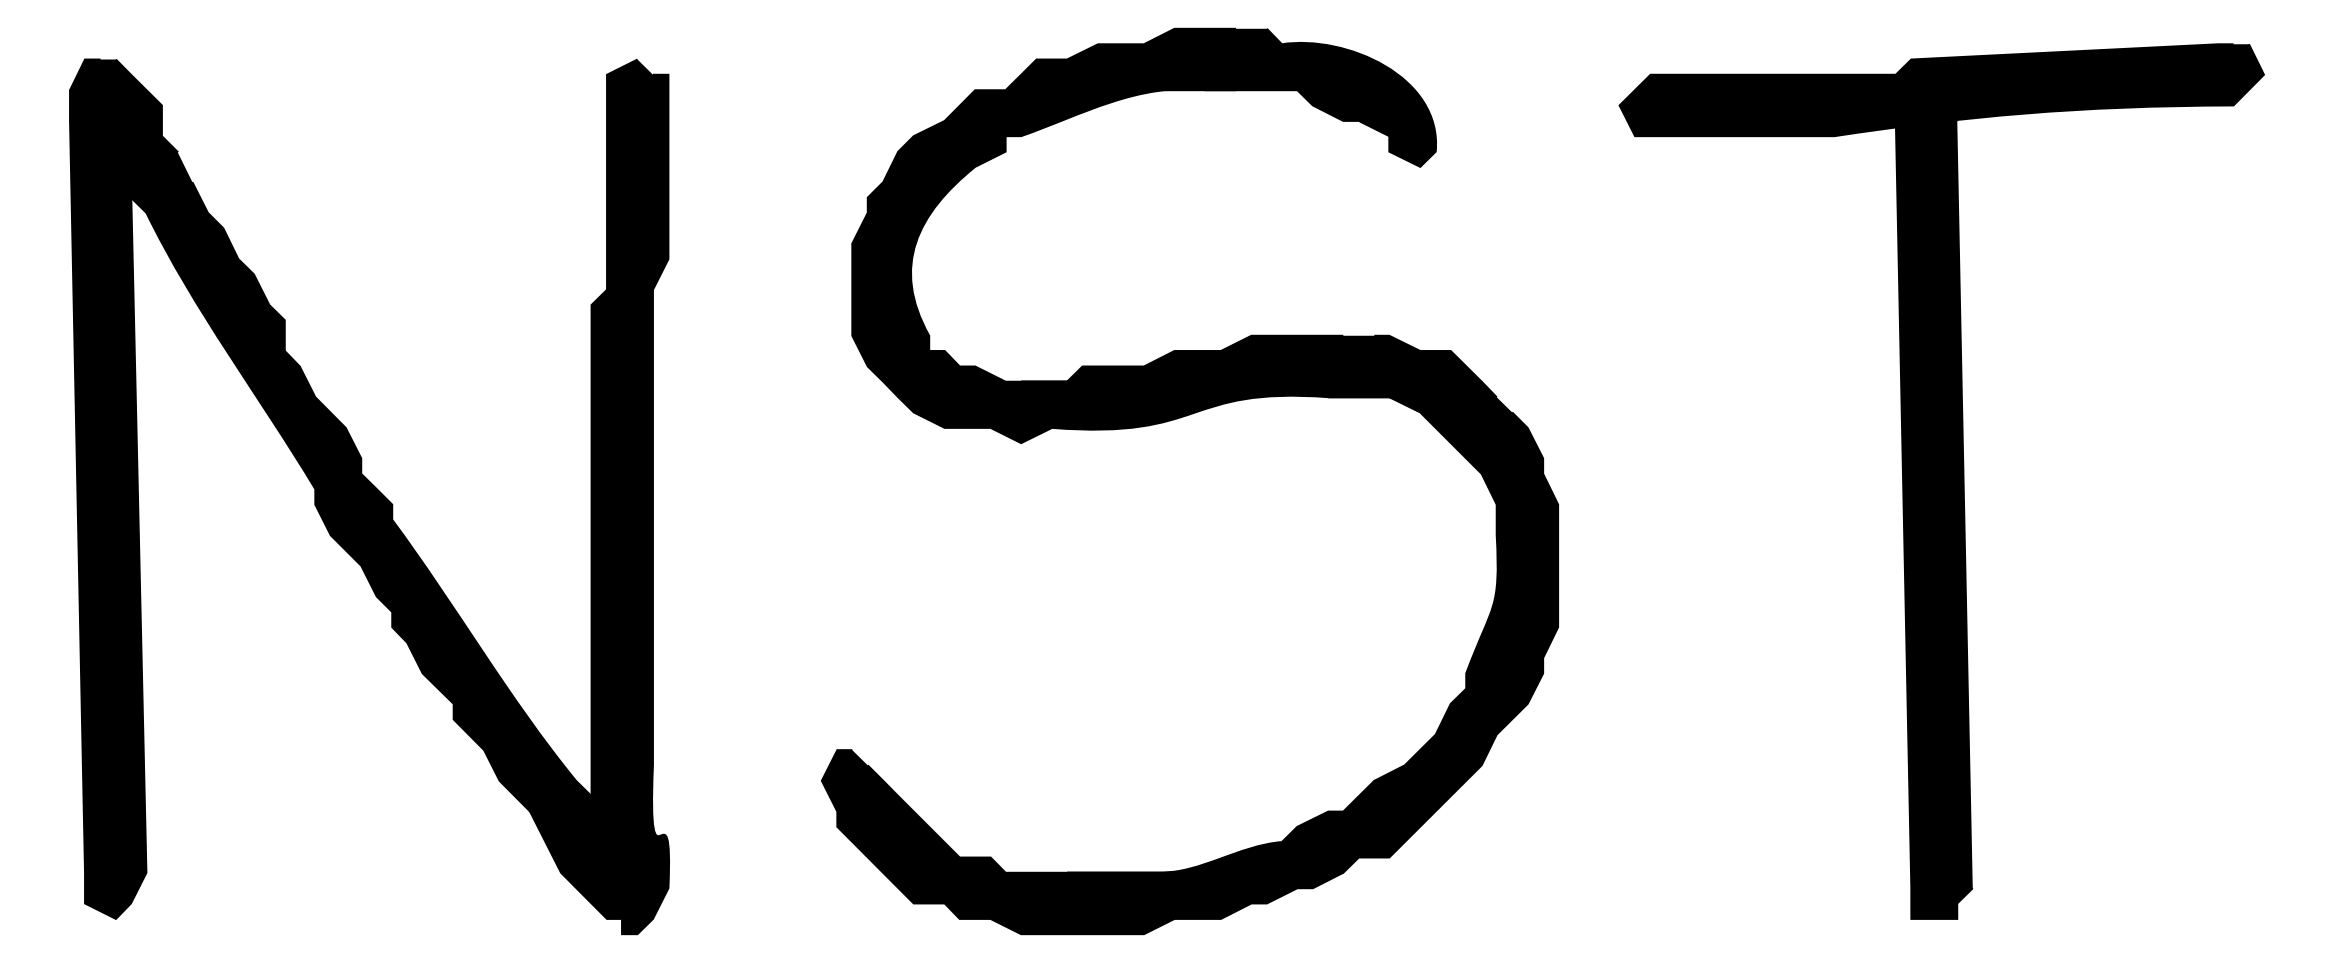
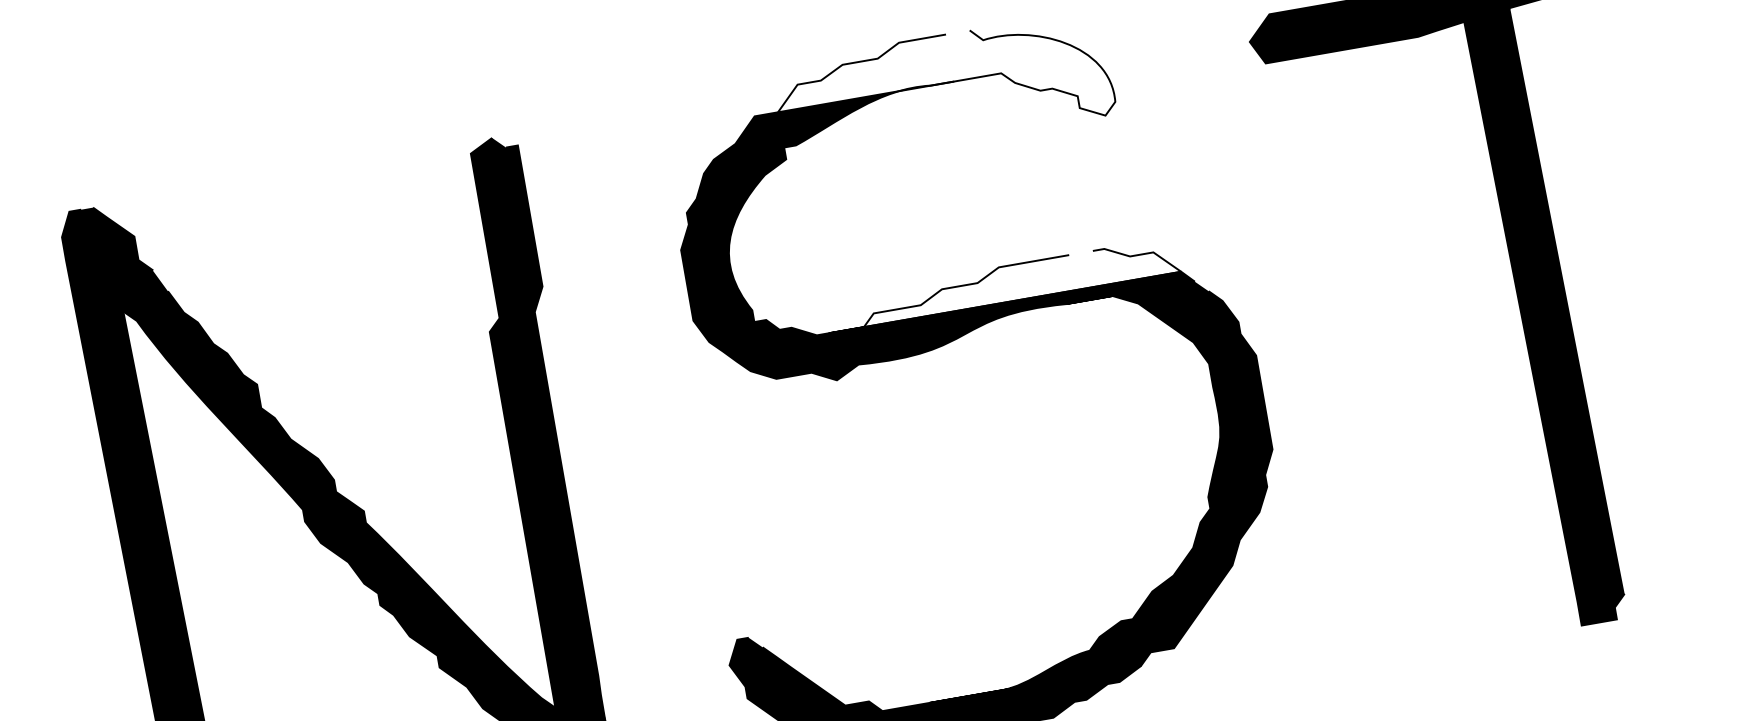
fill: (1220, 97) -> (943, 89), removed
fill: (1251, 358) -> (1001, 284), removed

